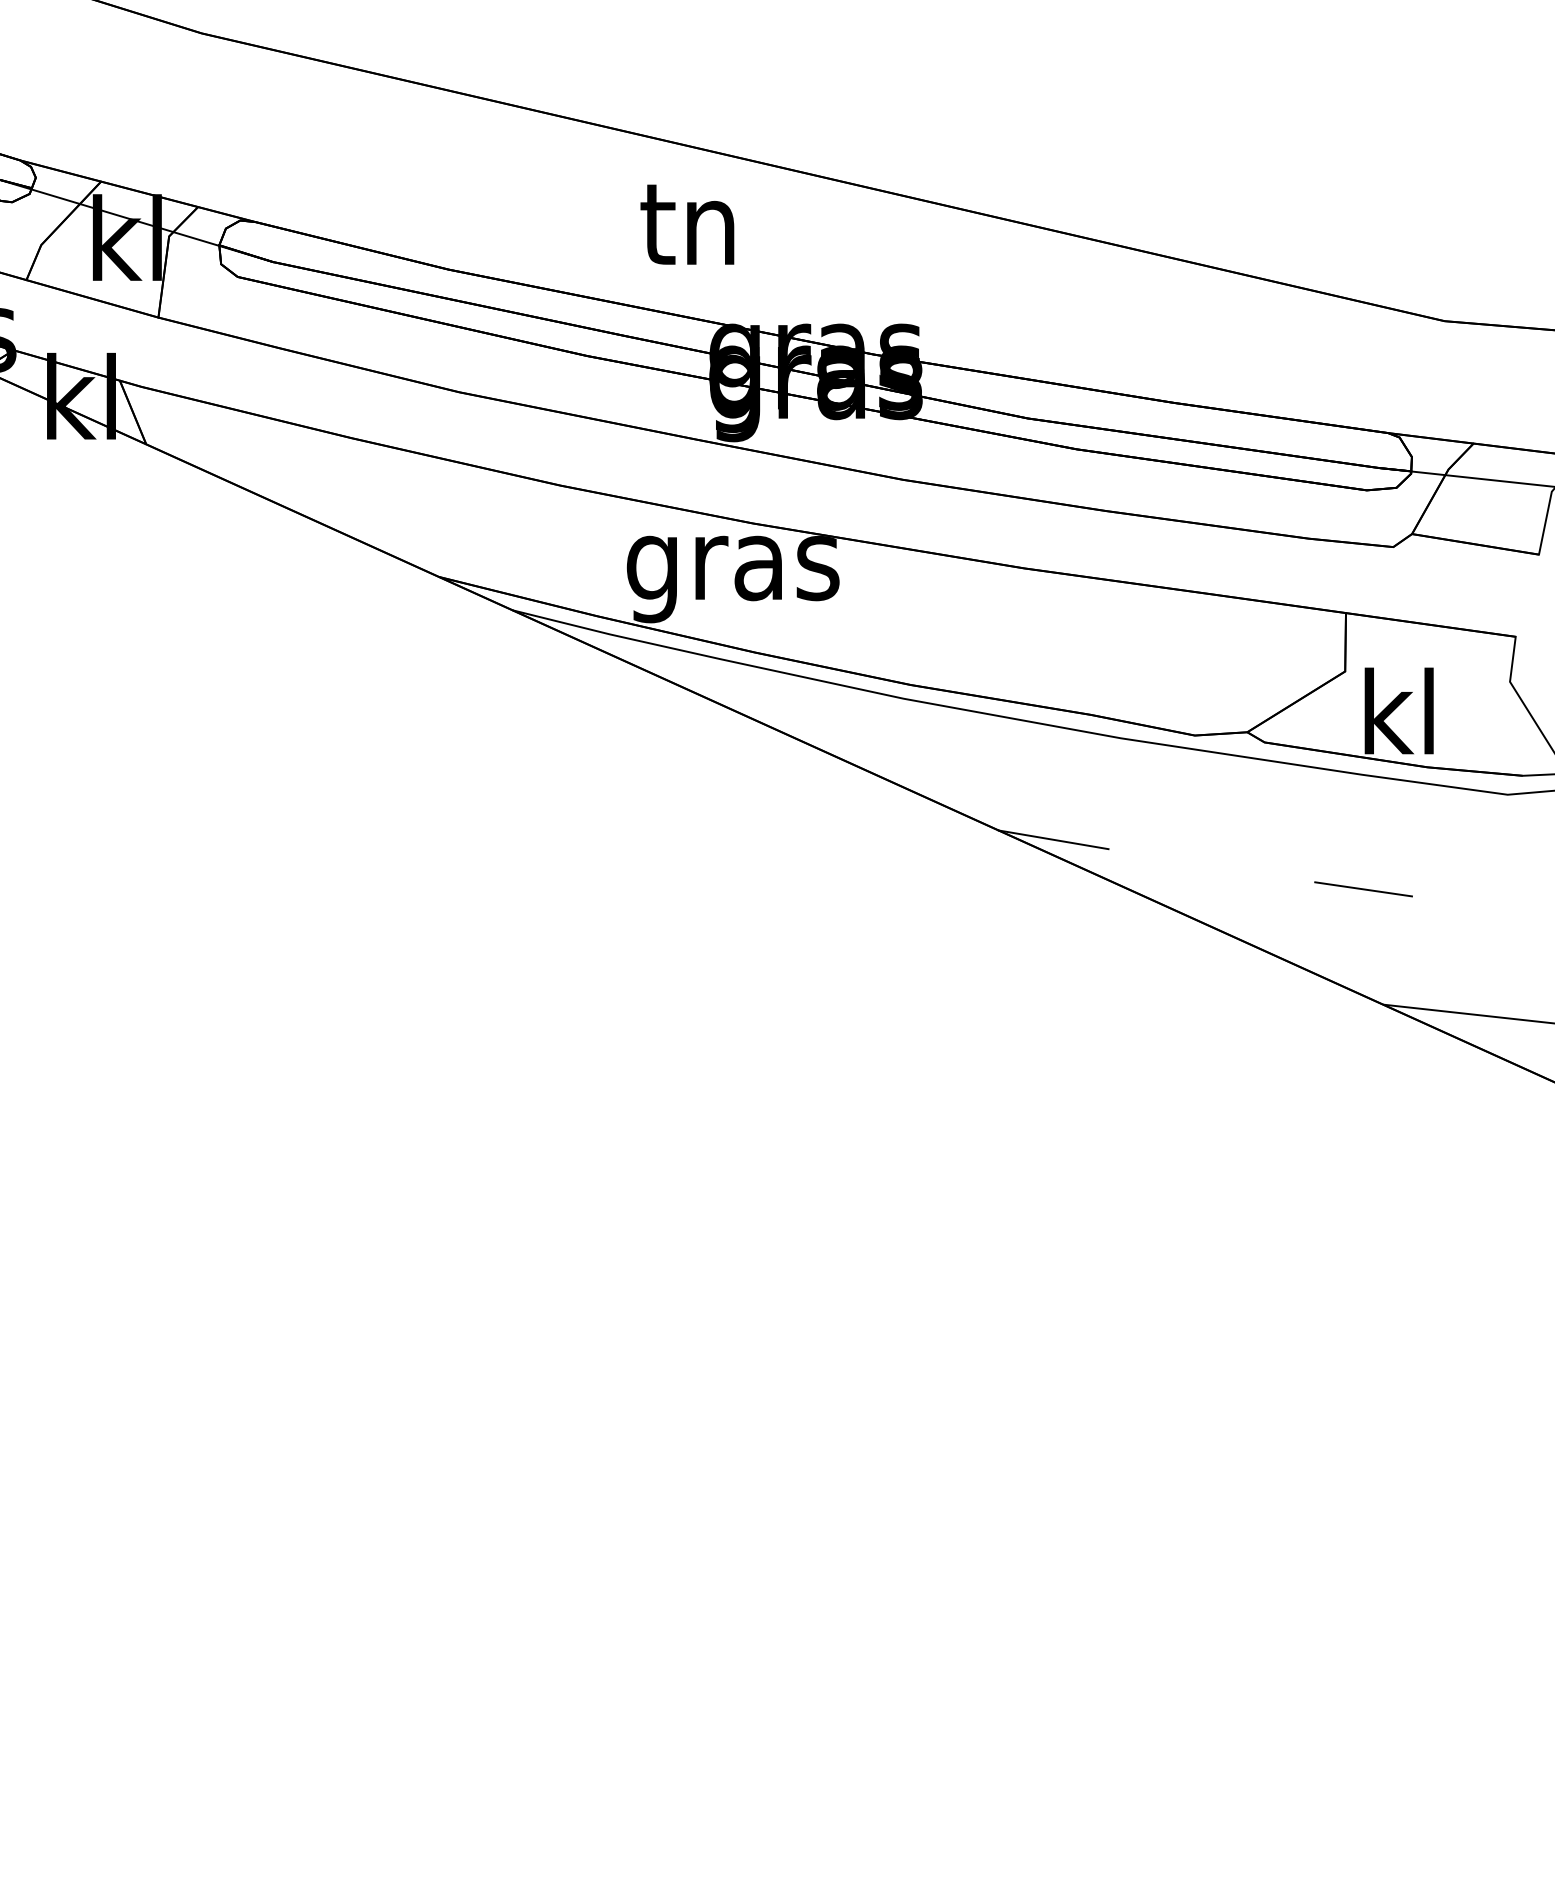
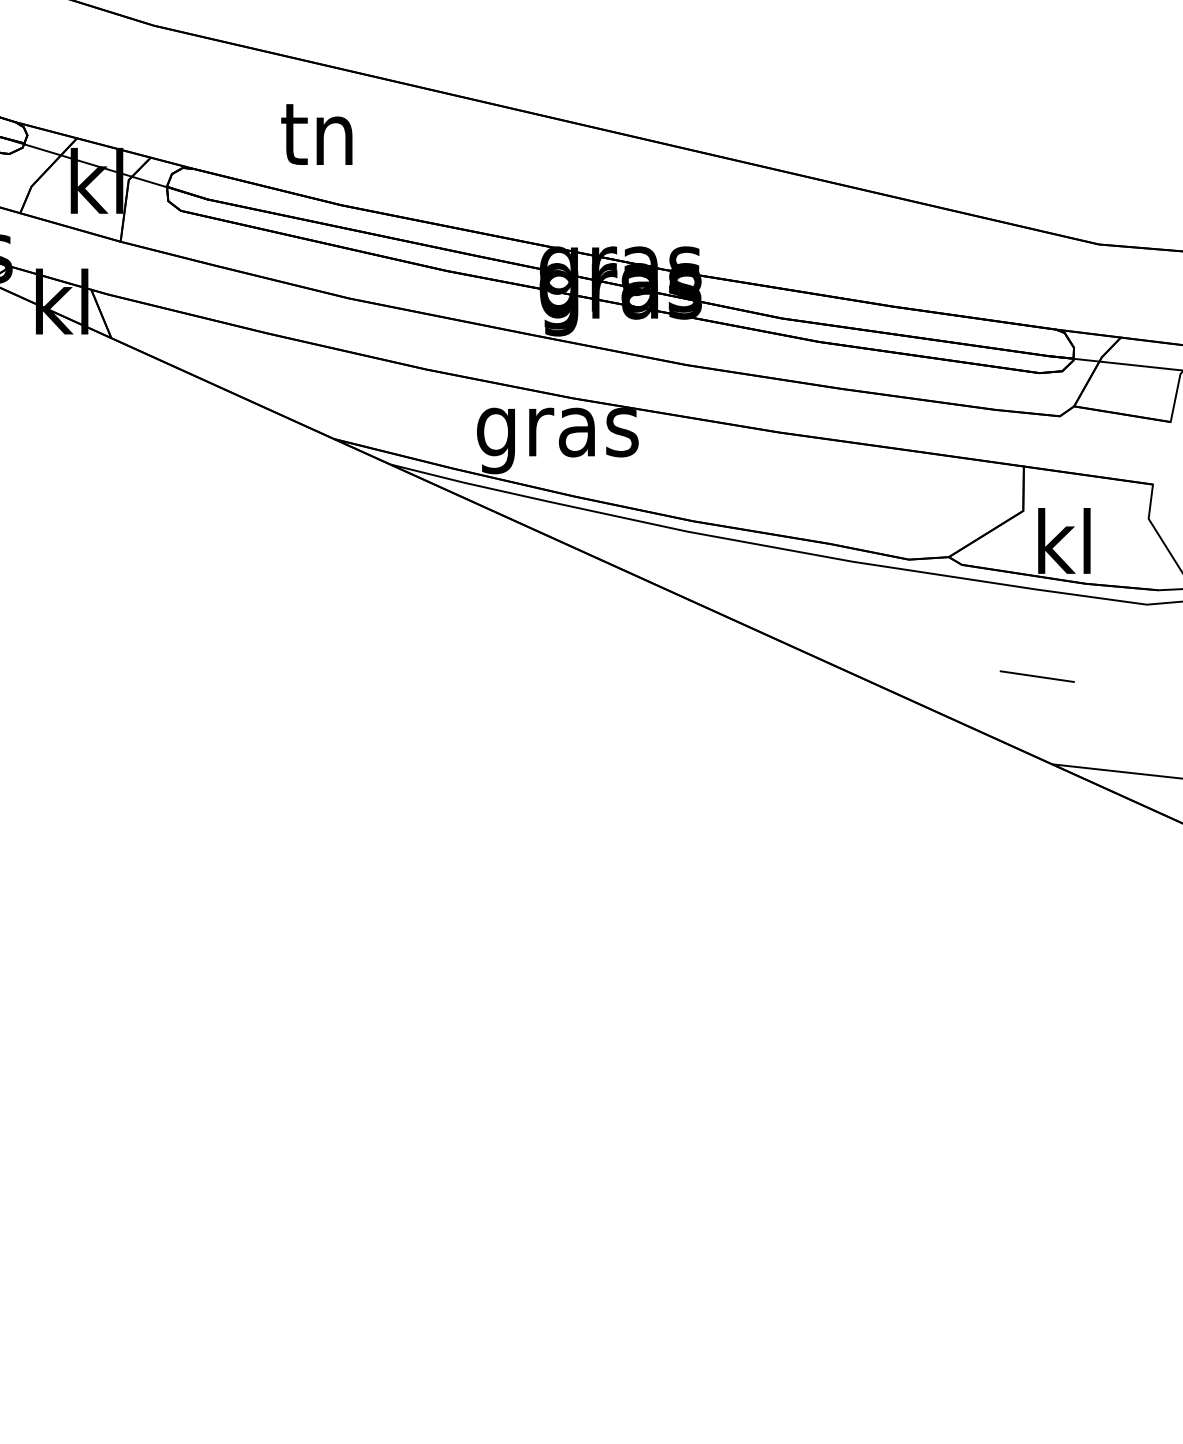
text: (687, 224) -> (316, 134), moved
line: (1053, 839) -> (801, 638), removed

